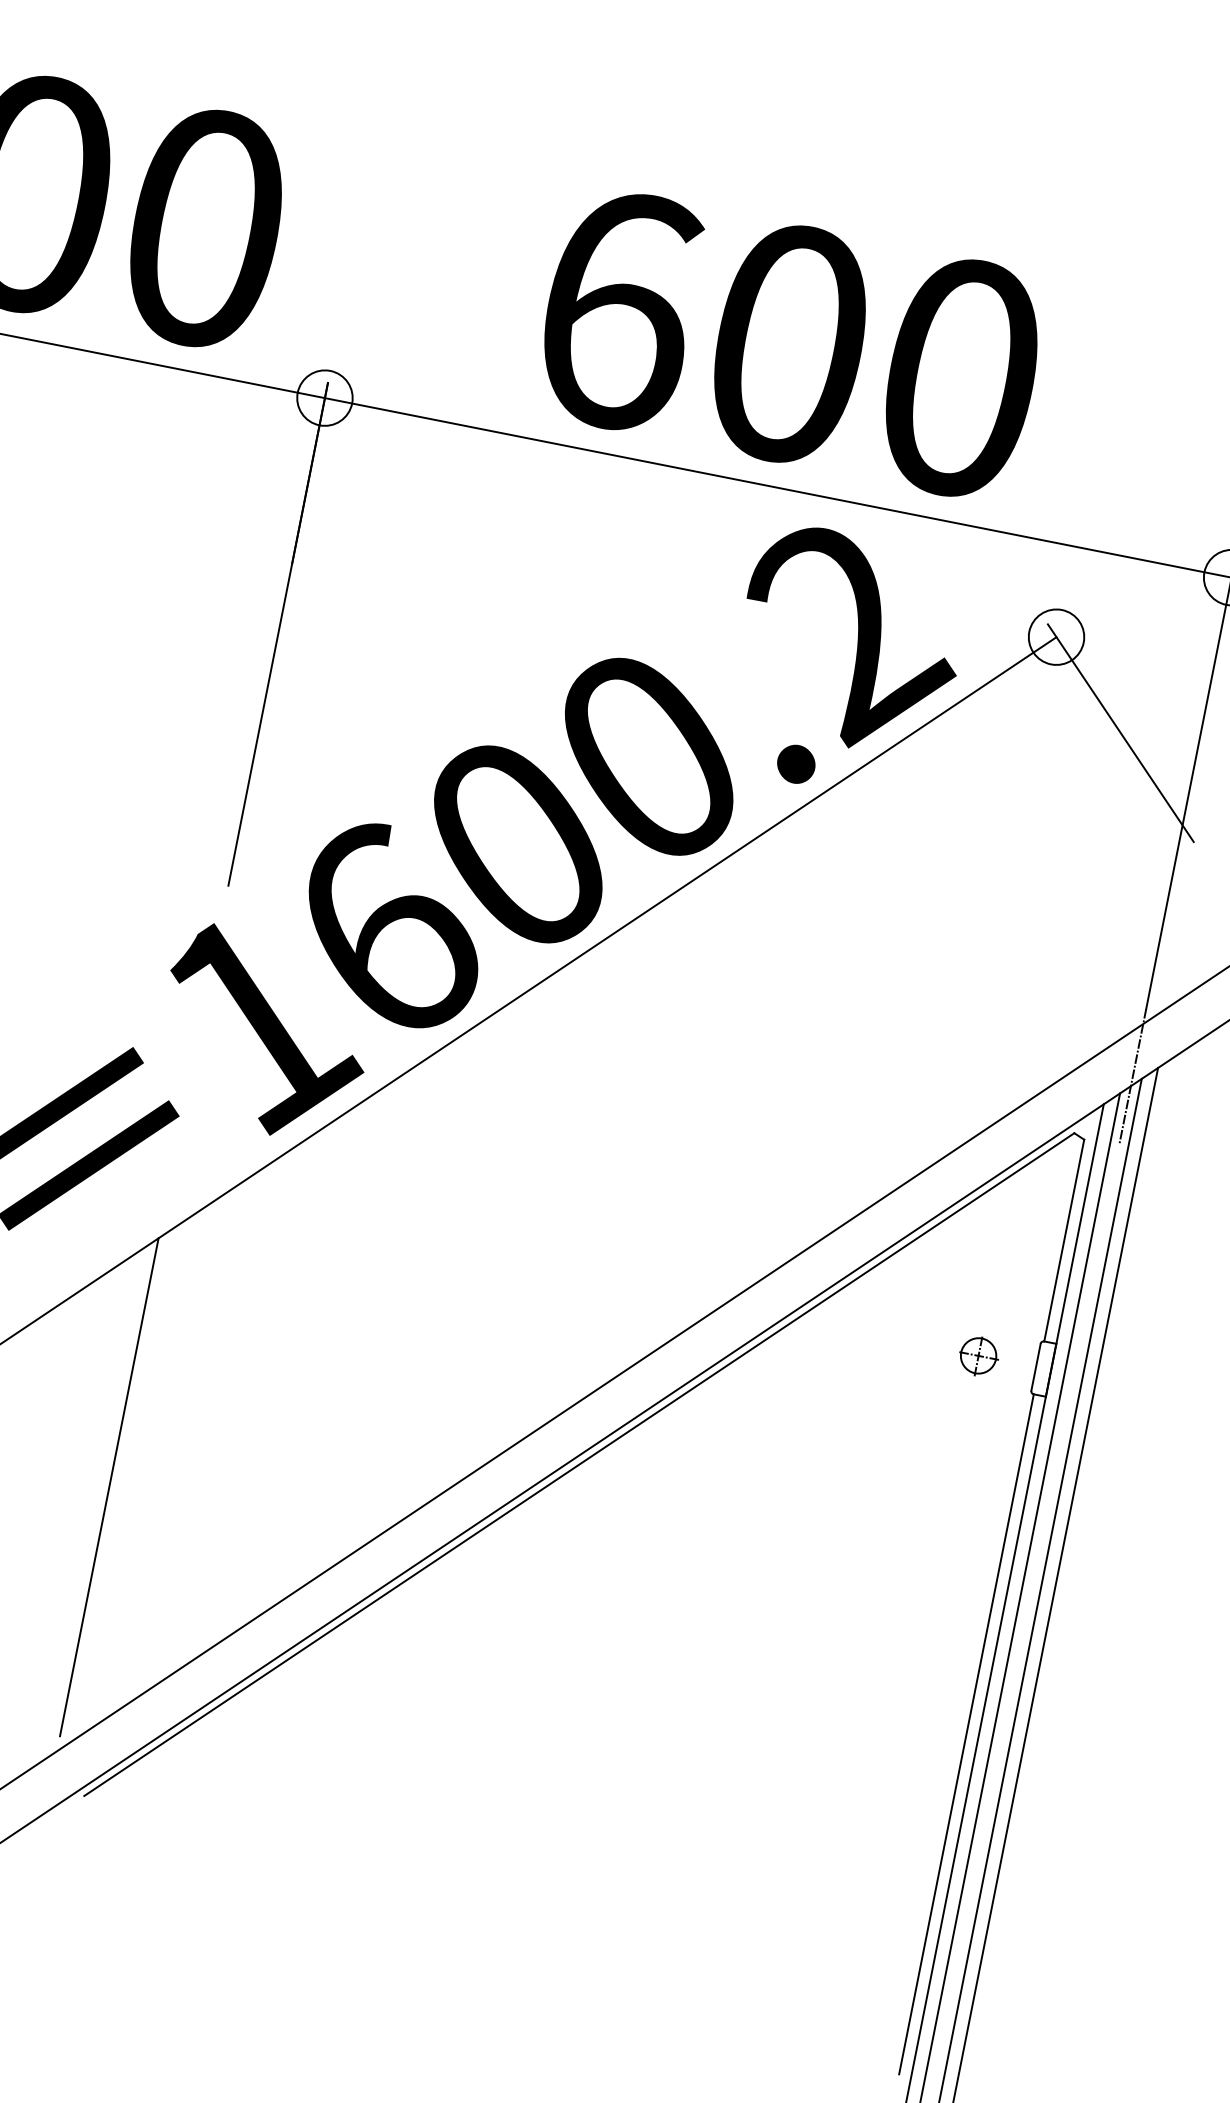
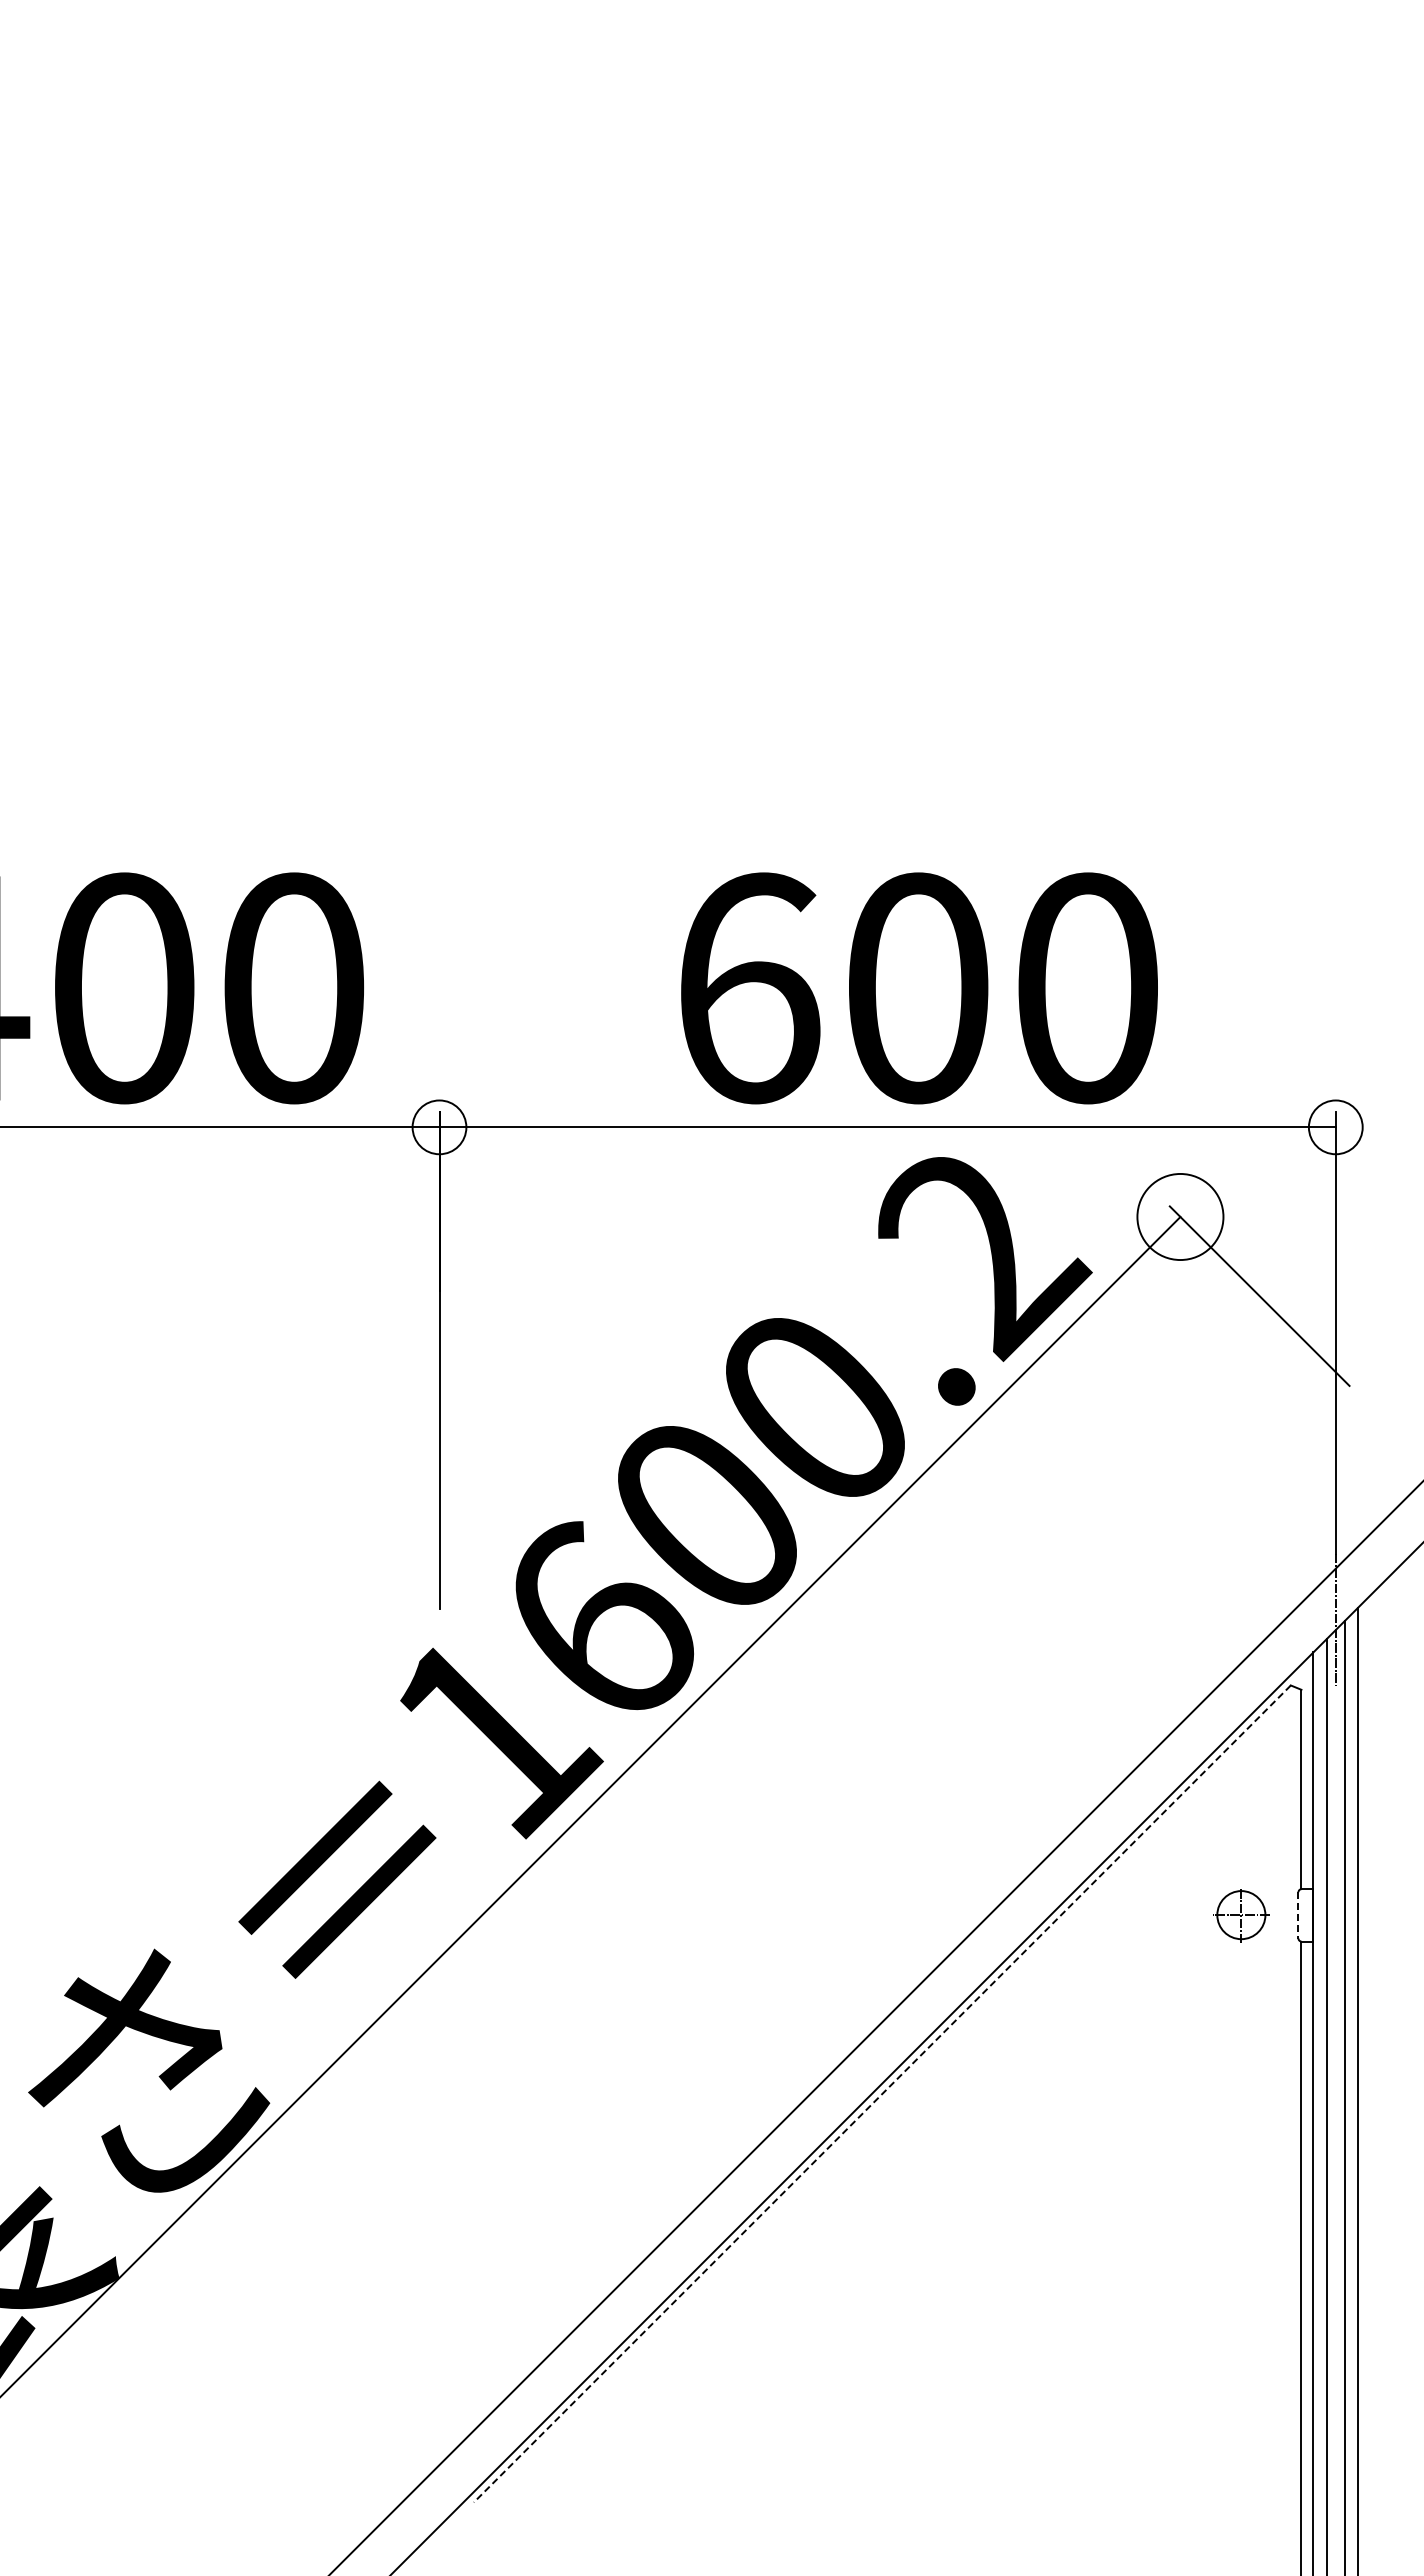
text: (790, 344) -> (919, 988), moved
circle: (1056, 636) -> (1180, 1216), size x1.6
part: (979, 1356) -> (1242, 1915), size x1.4
line: (1036, 1367) -> (1298, 1915), solid -> dashed
line: (579, 1464) -> (882, 2093), solid -> dashed
line: (109, 1486) -> (439, 2203), removed

